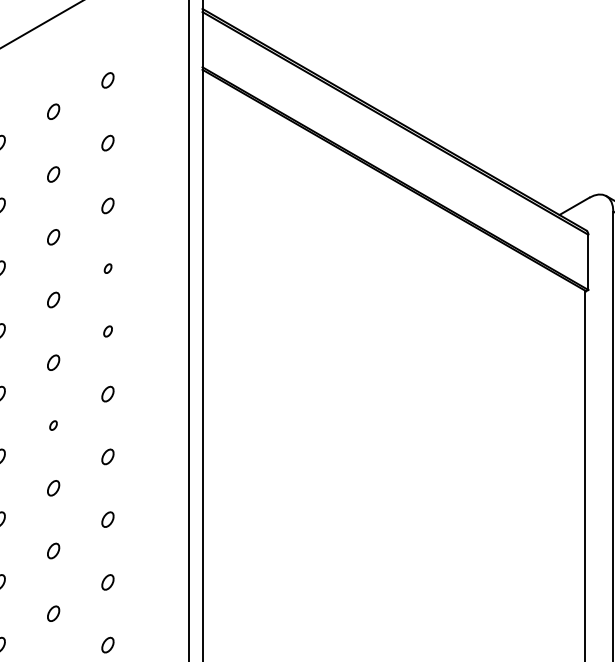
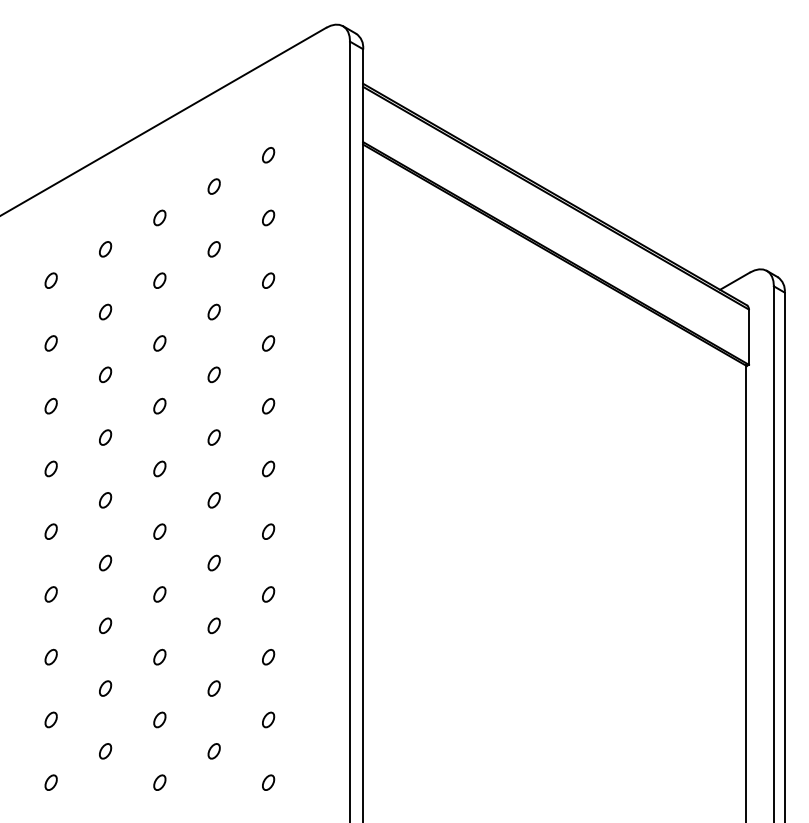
part: (107, 268) -> (268, 343), size x1.67
part: (107, 331) -> (268, 406), size x1.43
part: (52, 425) -> (213, 500), size x1.67

